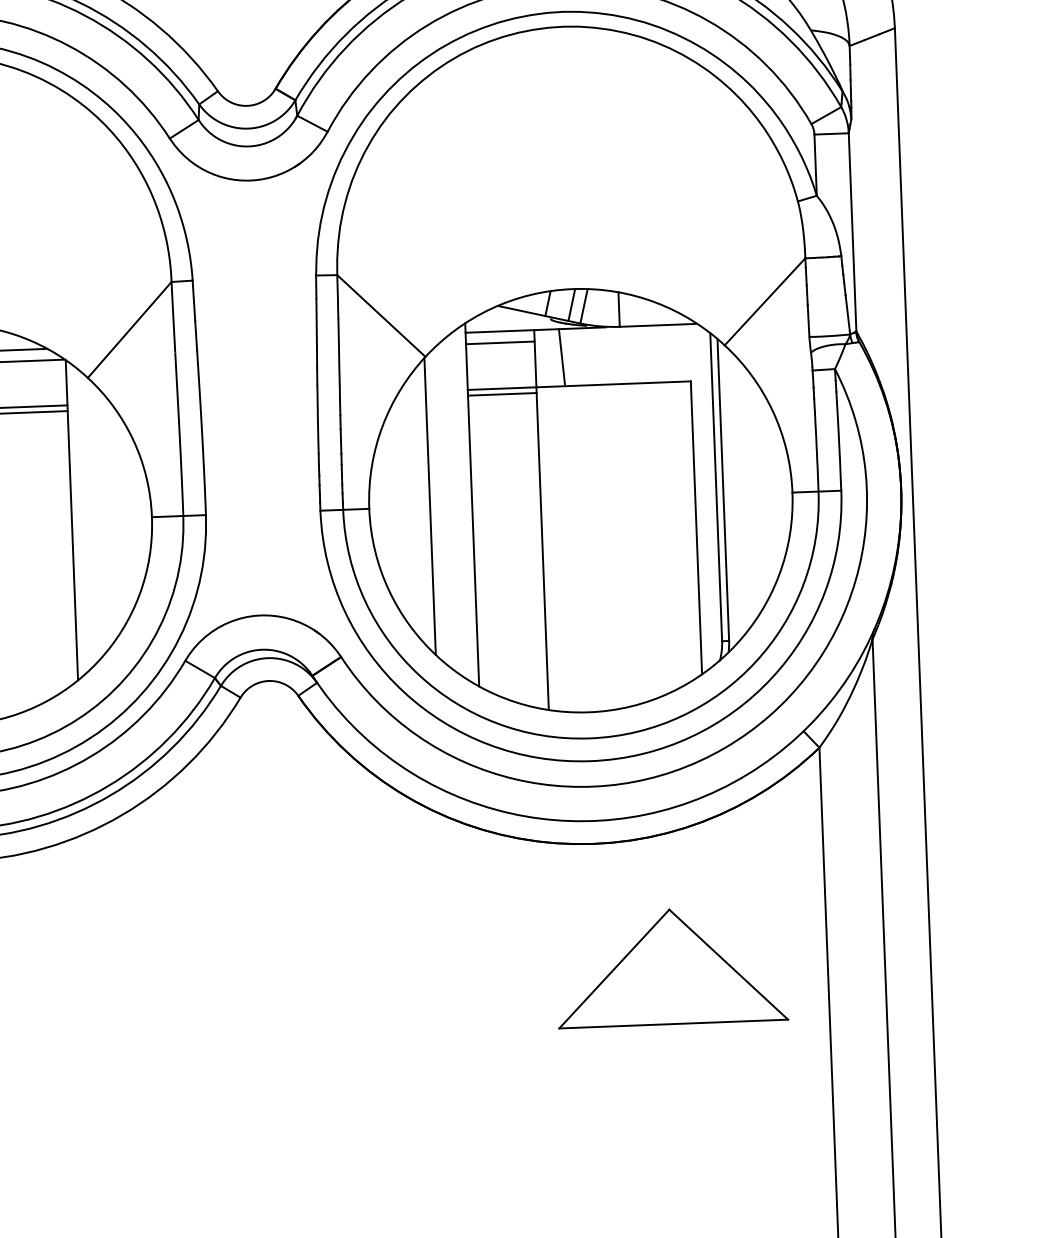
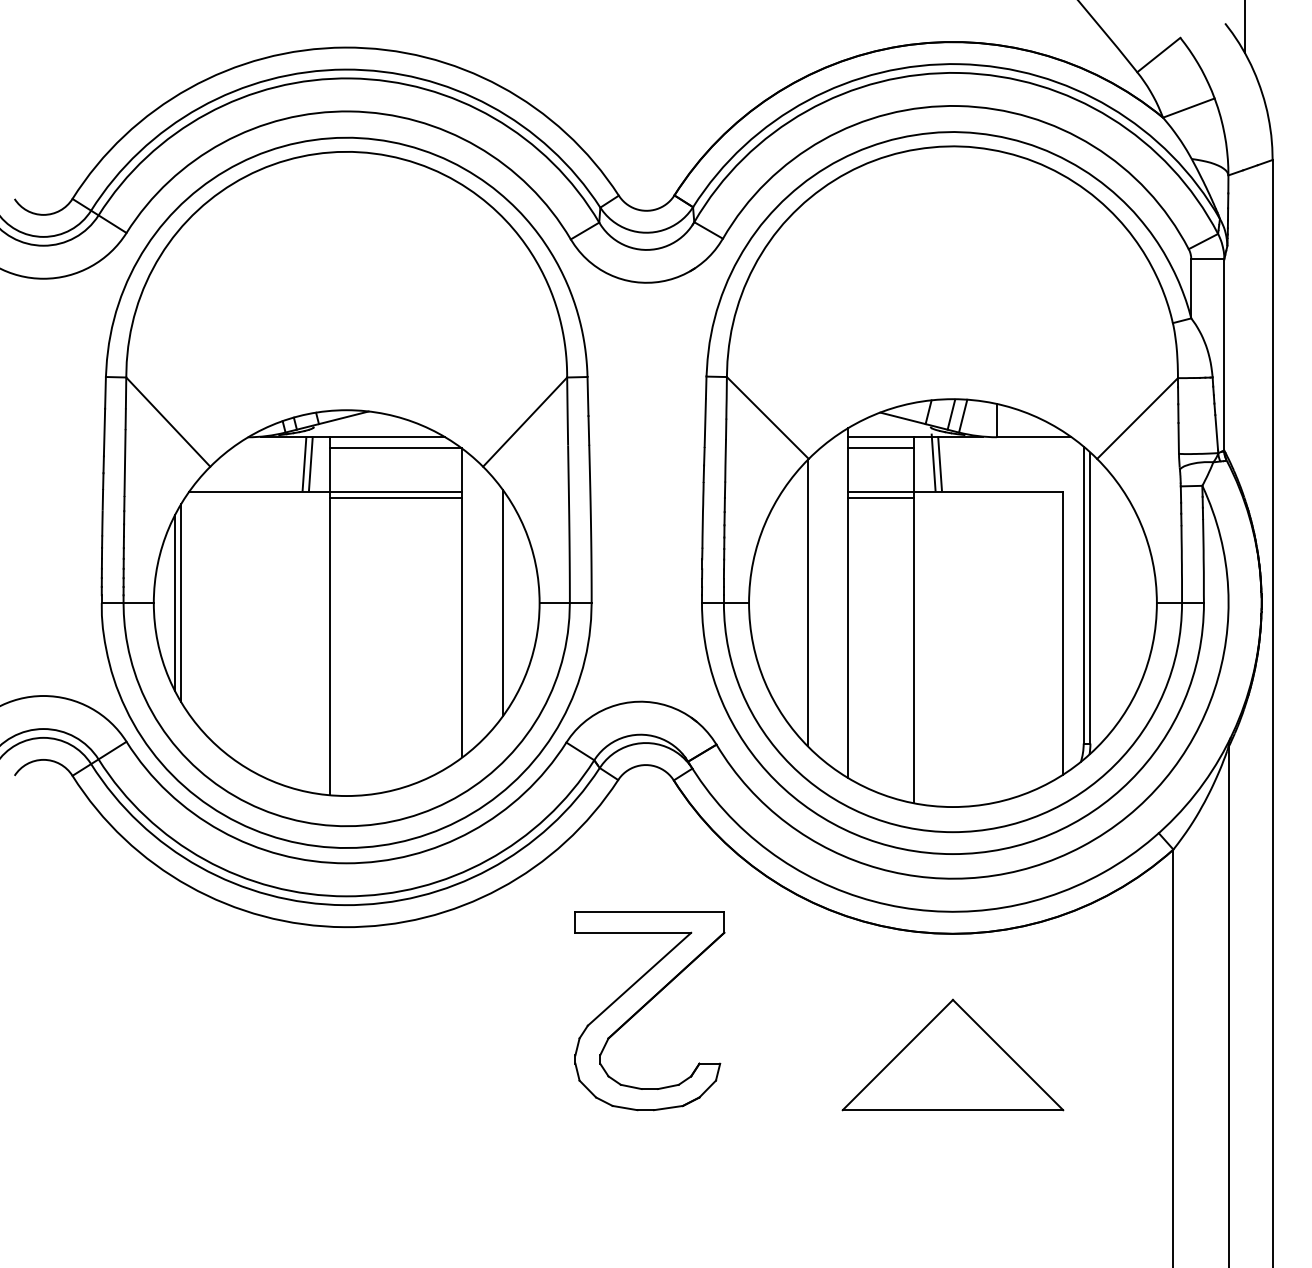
line: (555, 355) -> (933, 462), added
line: (114, 517) -> (503, 602), added
part: (277, 931) -> (645, 1006), added
part: (671, 966) -> (952, 1054), moved

